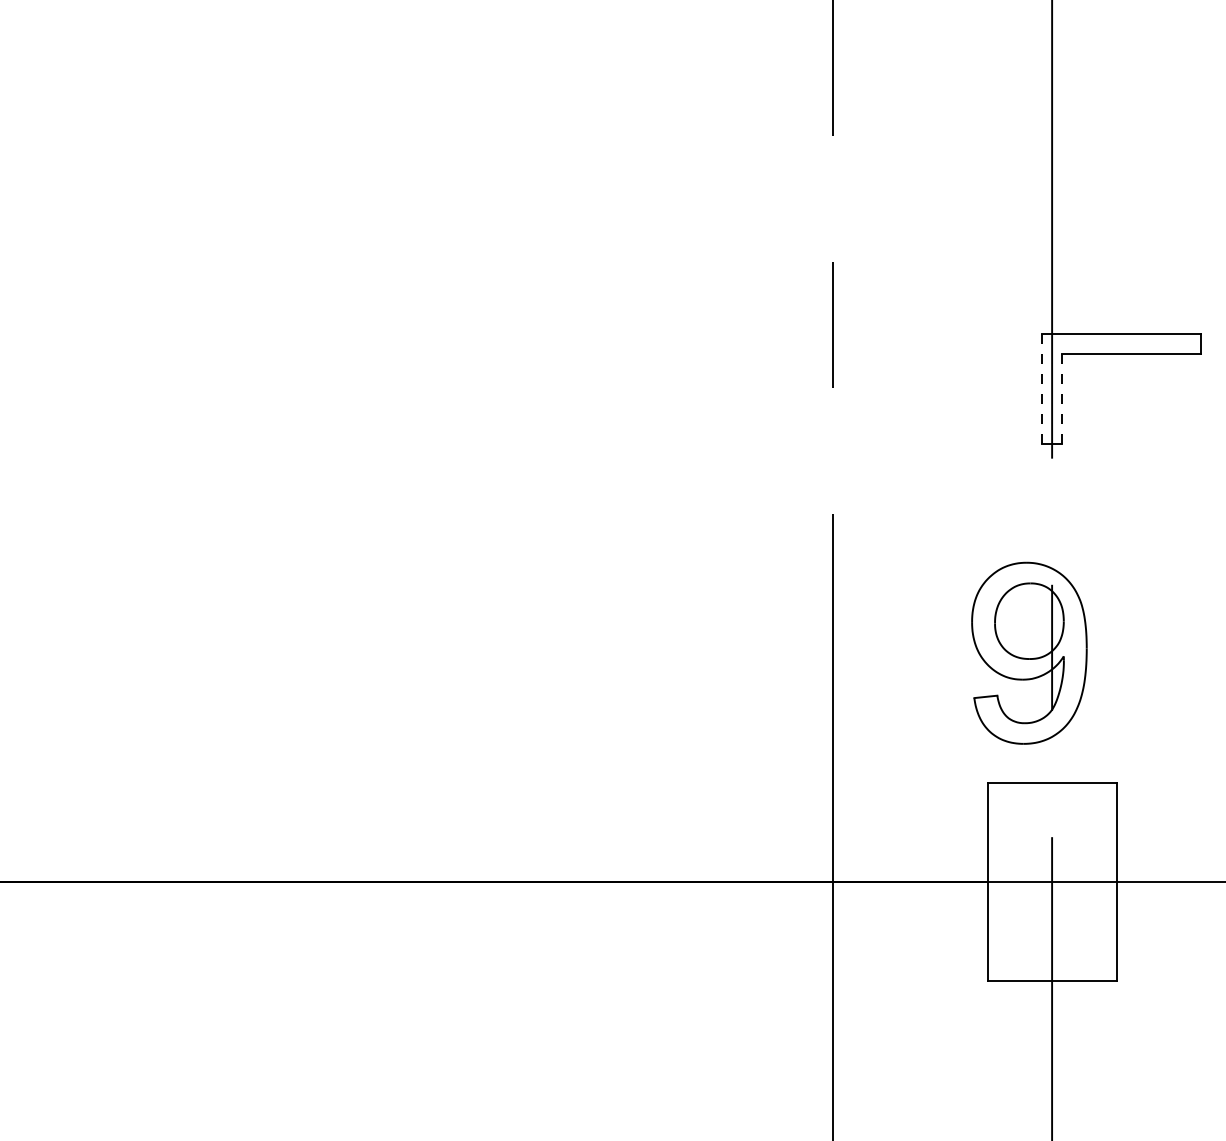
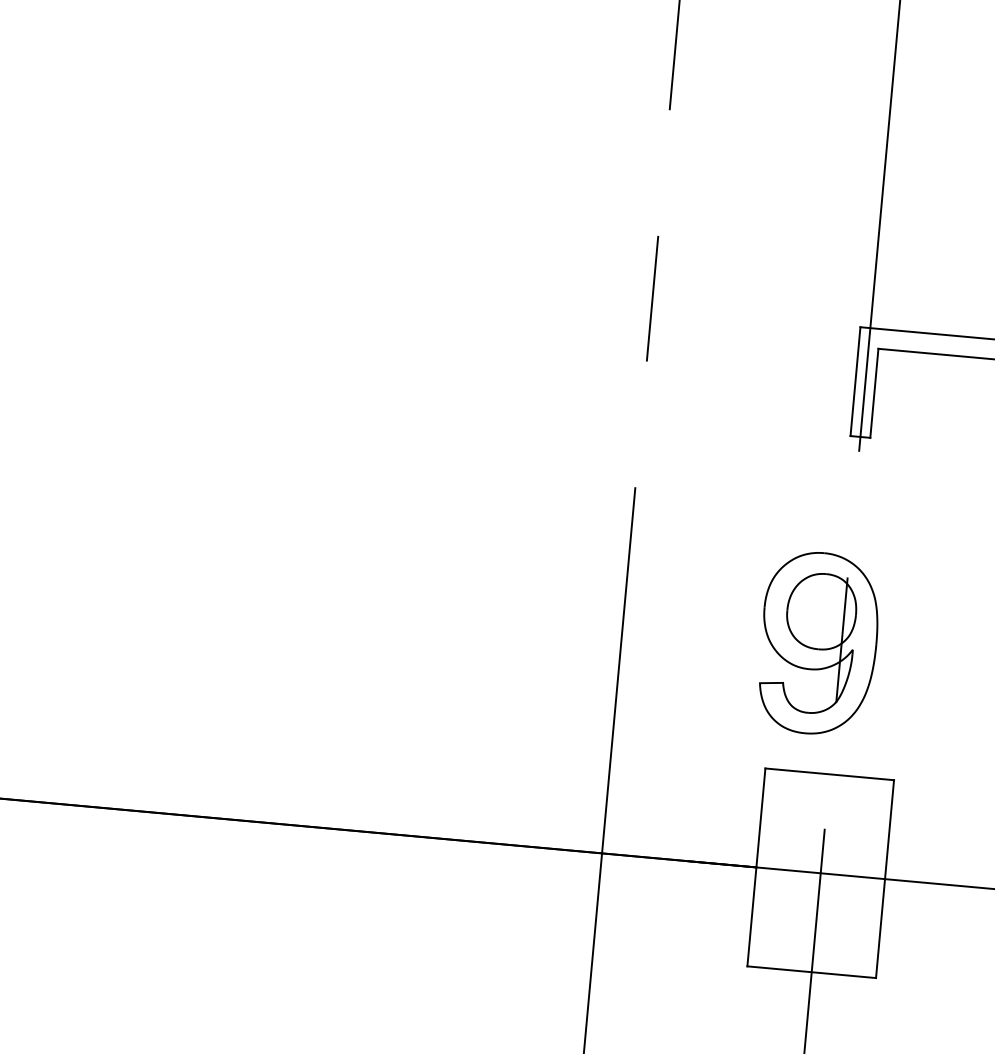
line: (1042, 389) -> (855, 382), dashed -> solid
line: (1062, 399) -> (874, 393), dashed -> solid

